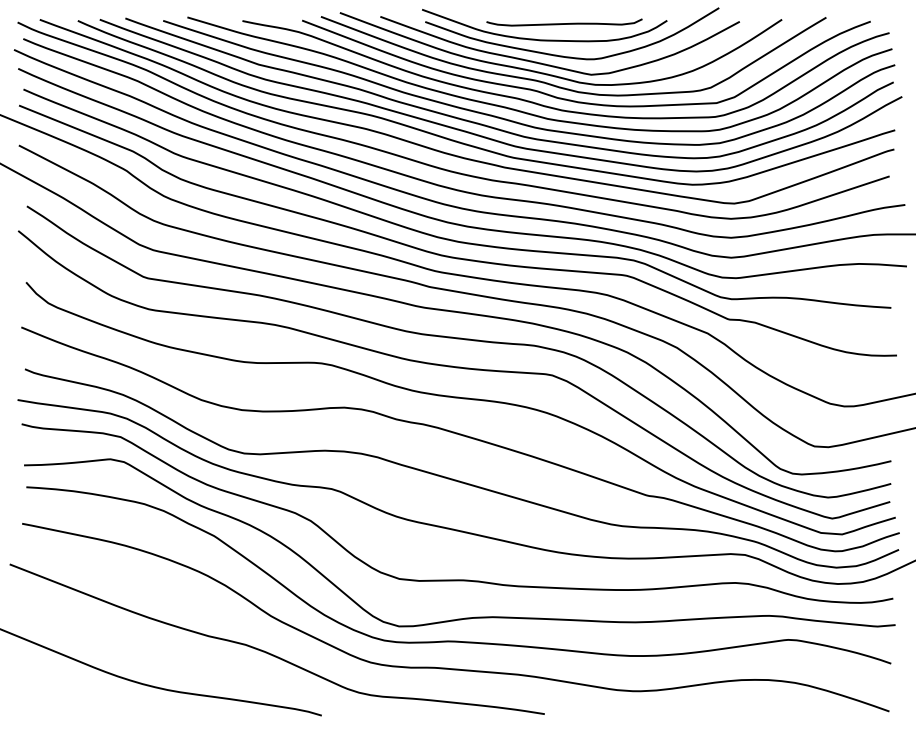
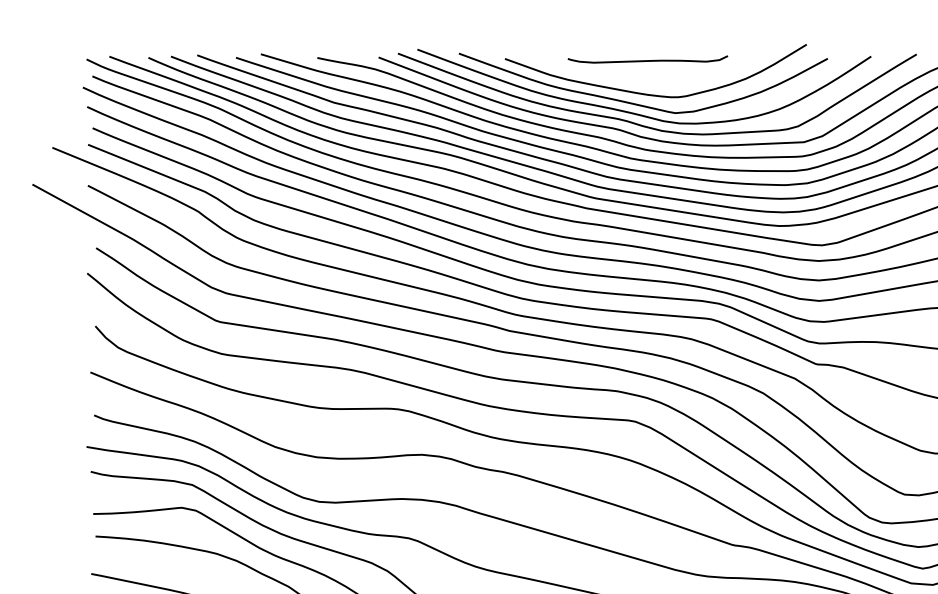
curve: (544, 39) -> (627, 76), removed

